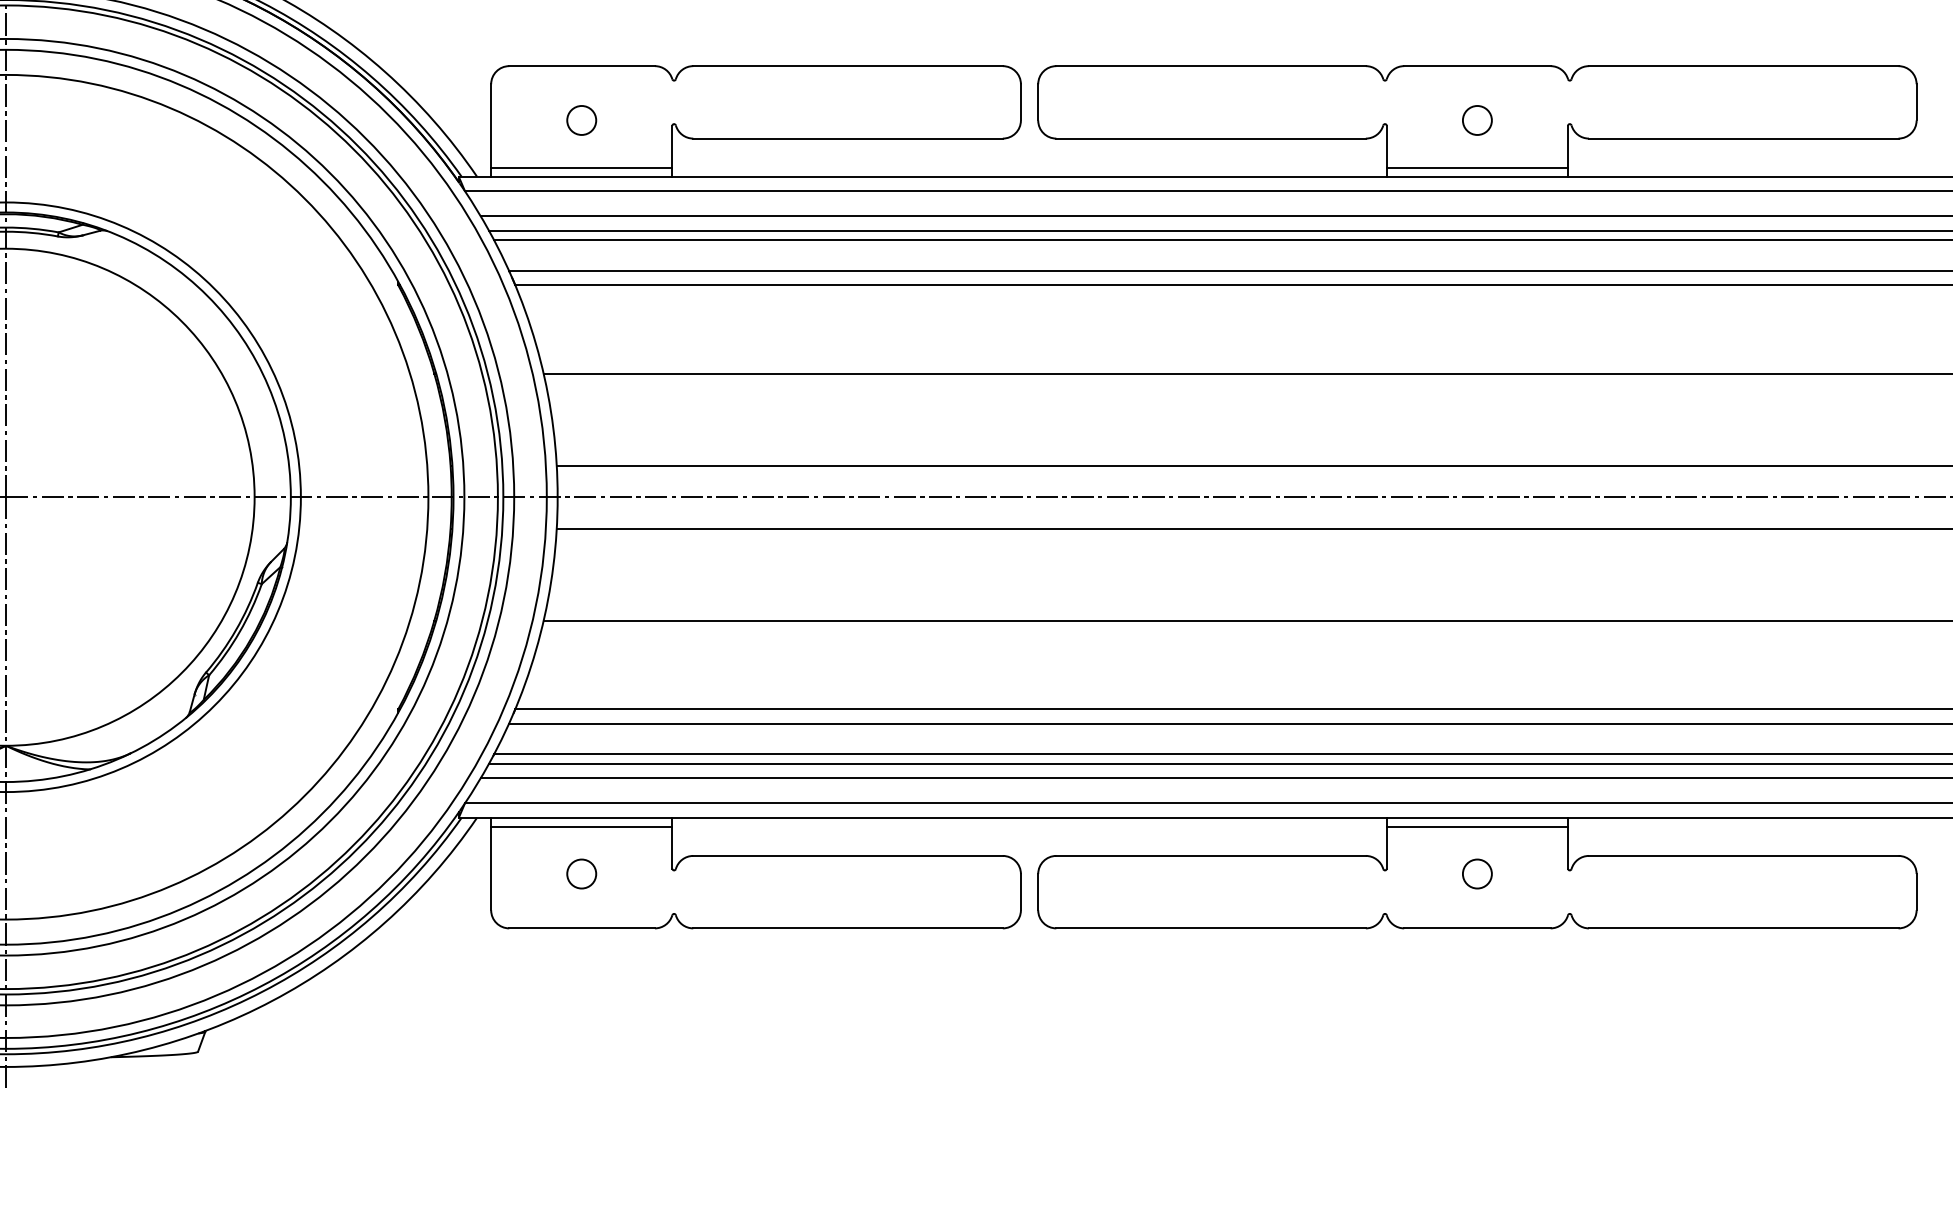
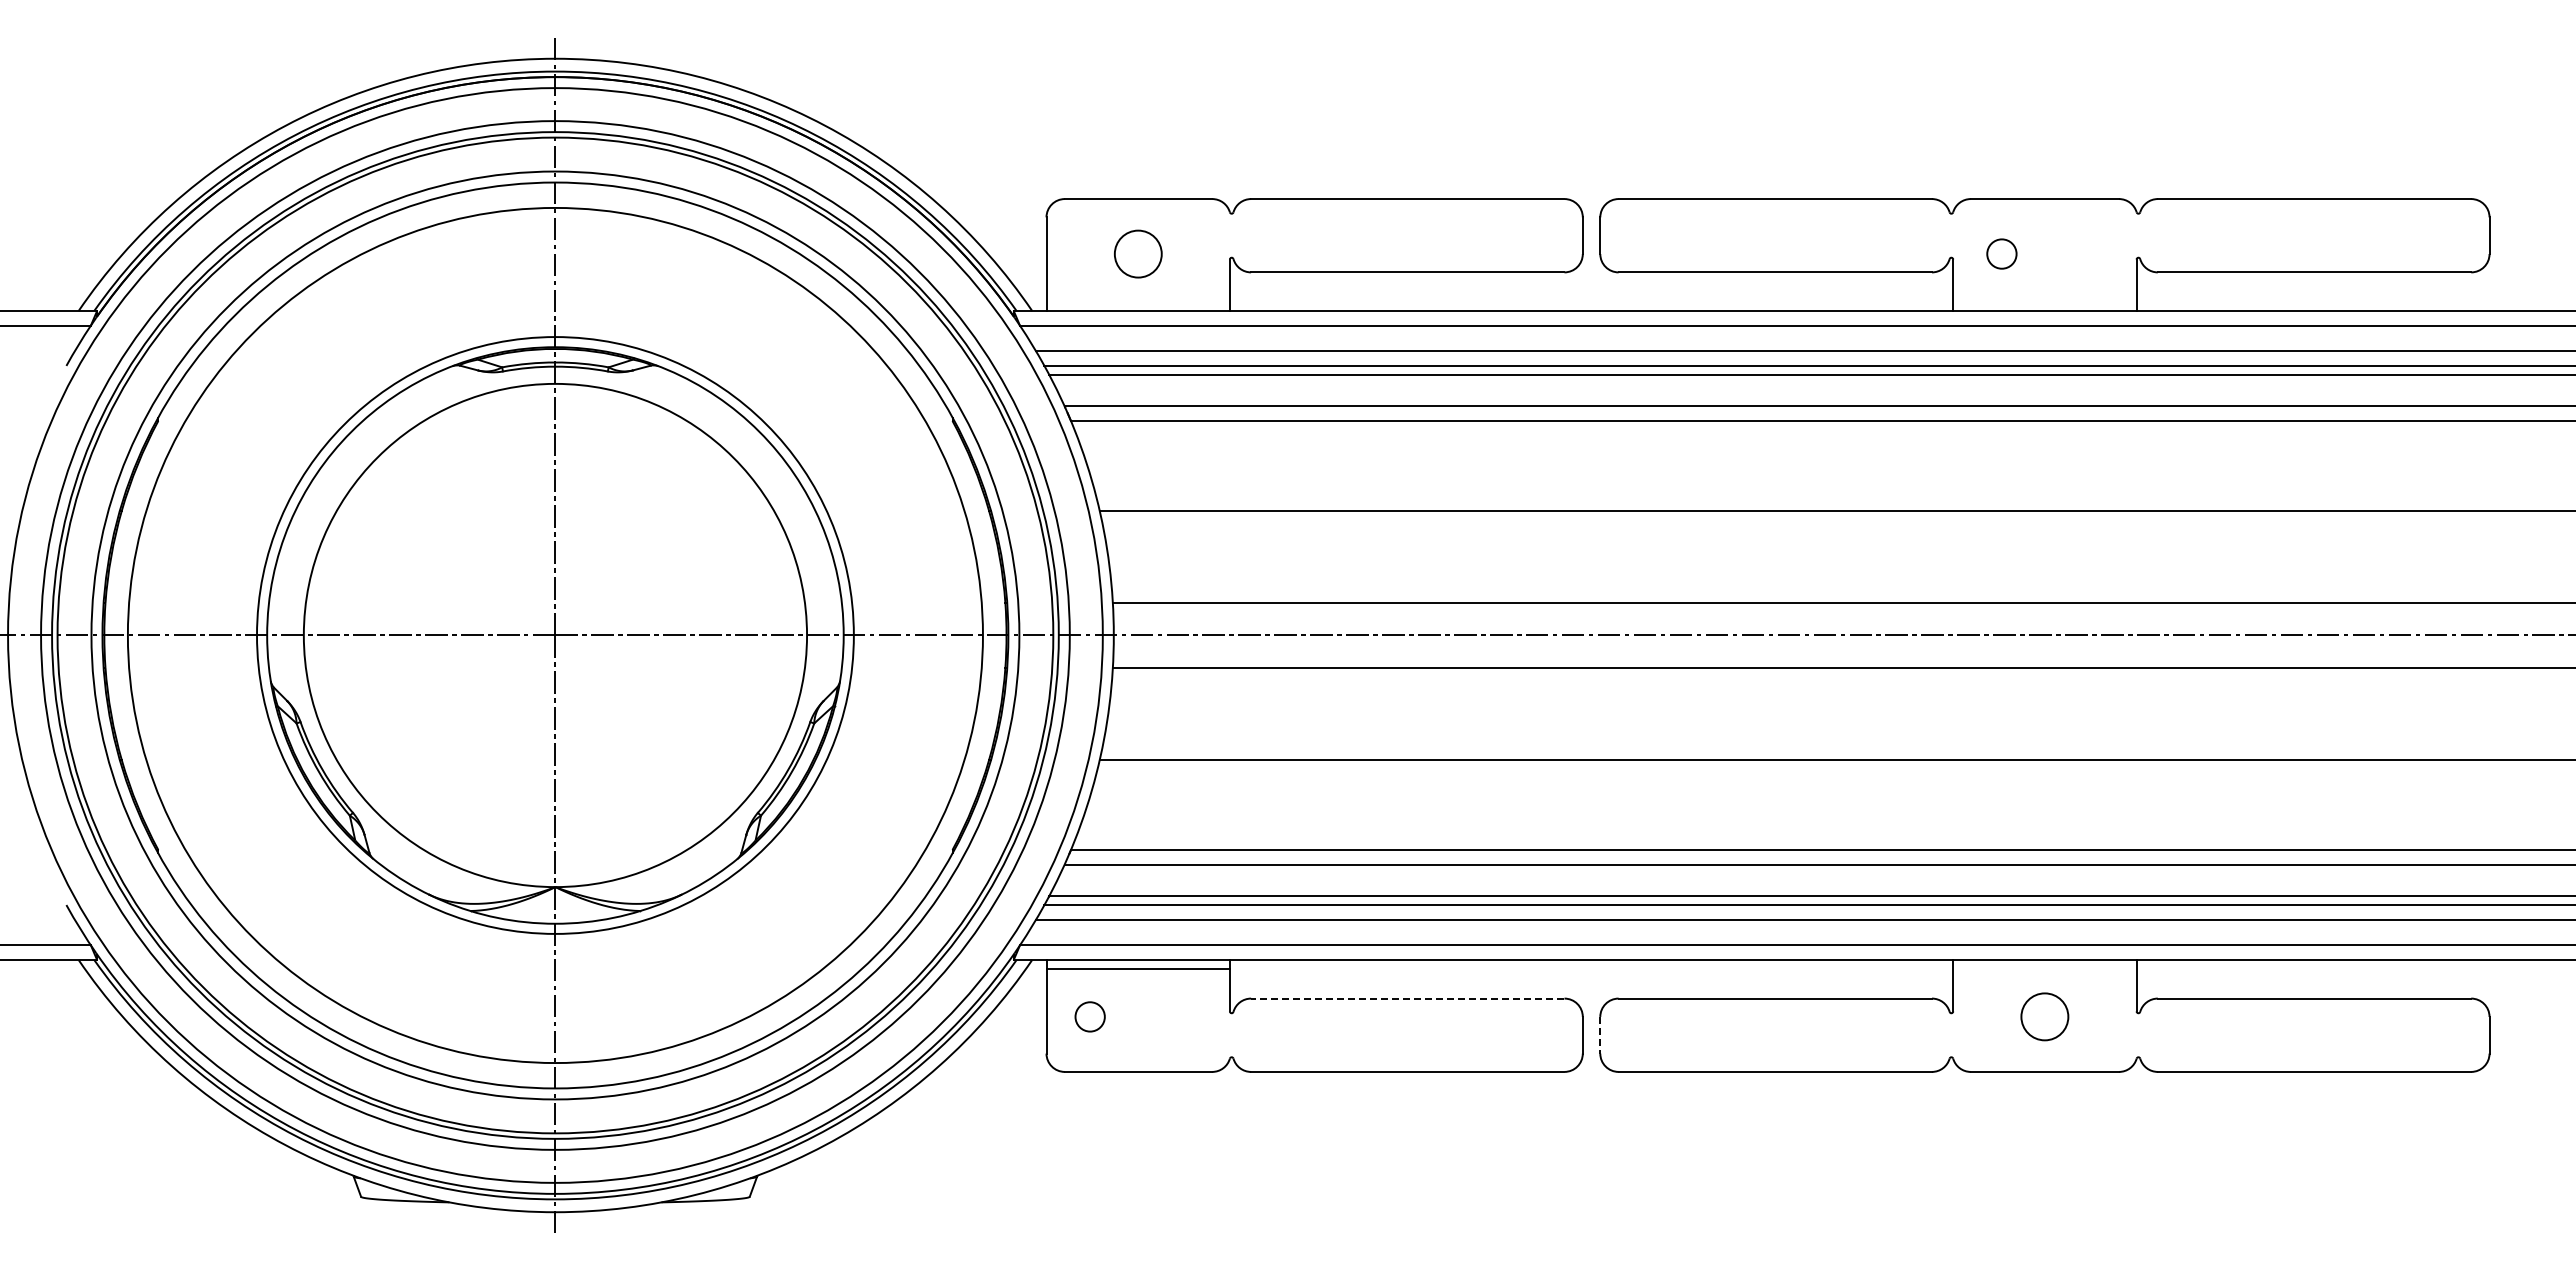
circle: (581, 119) -> (1137, 253), size x1.6
circle: (1476, 119) -> (2001, 253), moved
line: (581, 167) -> (1137, 301), removed
line: (1476, 167) -> (2044, 301), removed
line: (1476, 827) -> (2044, 969), removed
line: (847, 855) -> (1407, 998), solid -> dashed
circle: (581, 873) -> (1089, 1016), moved
circle: (1476, 873) -> (2044, 1016), size x1.6
line: (1038, 892) -> (1600, 1035), solid -> dashed

